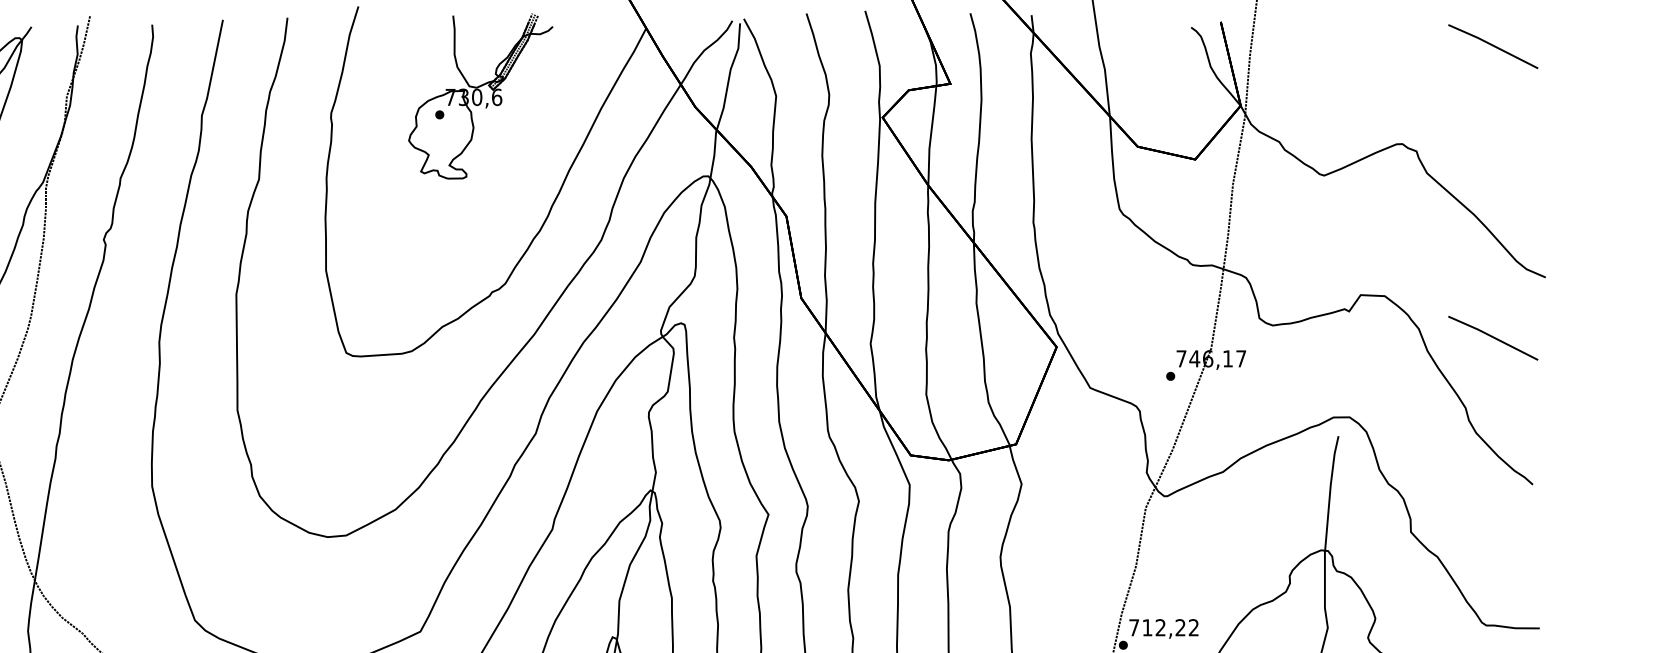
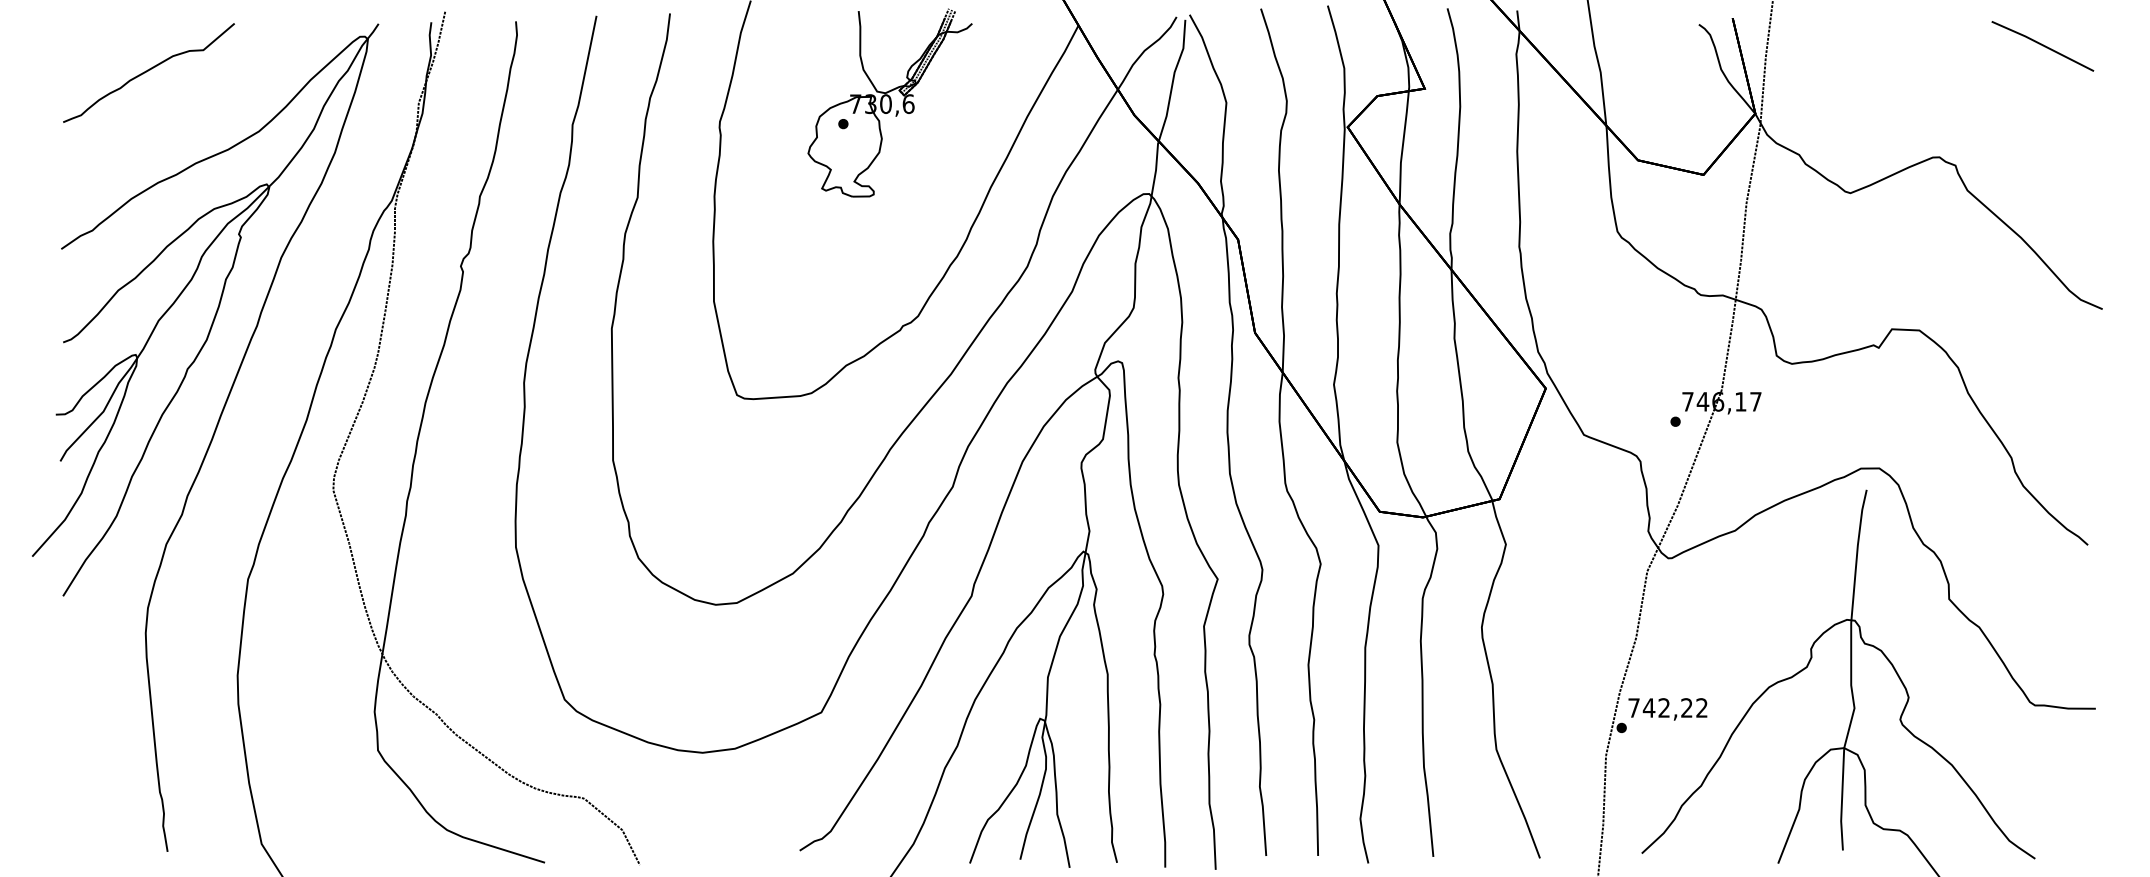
part: (1492, 338) -> (2042, 378), removed
text: (1146, 627) -> (1648, 707), 712,22 -> 742,22

